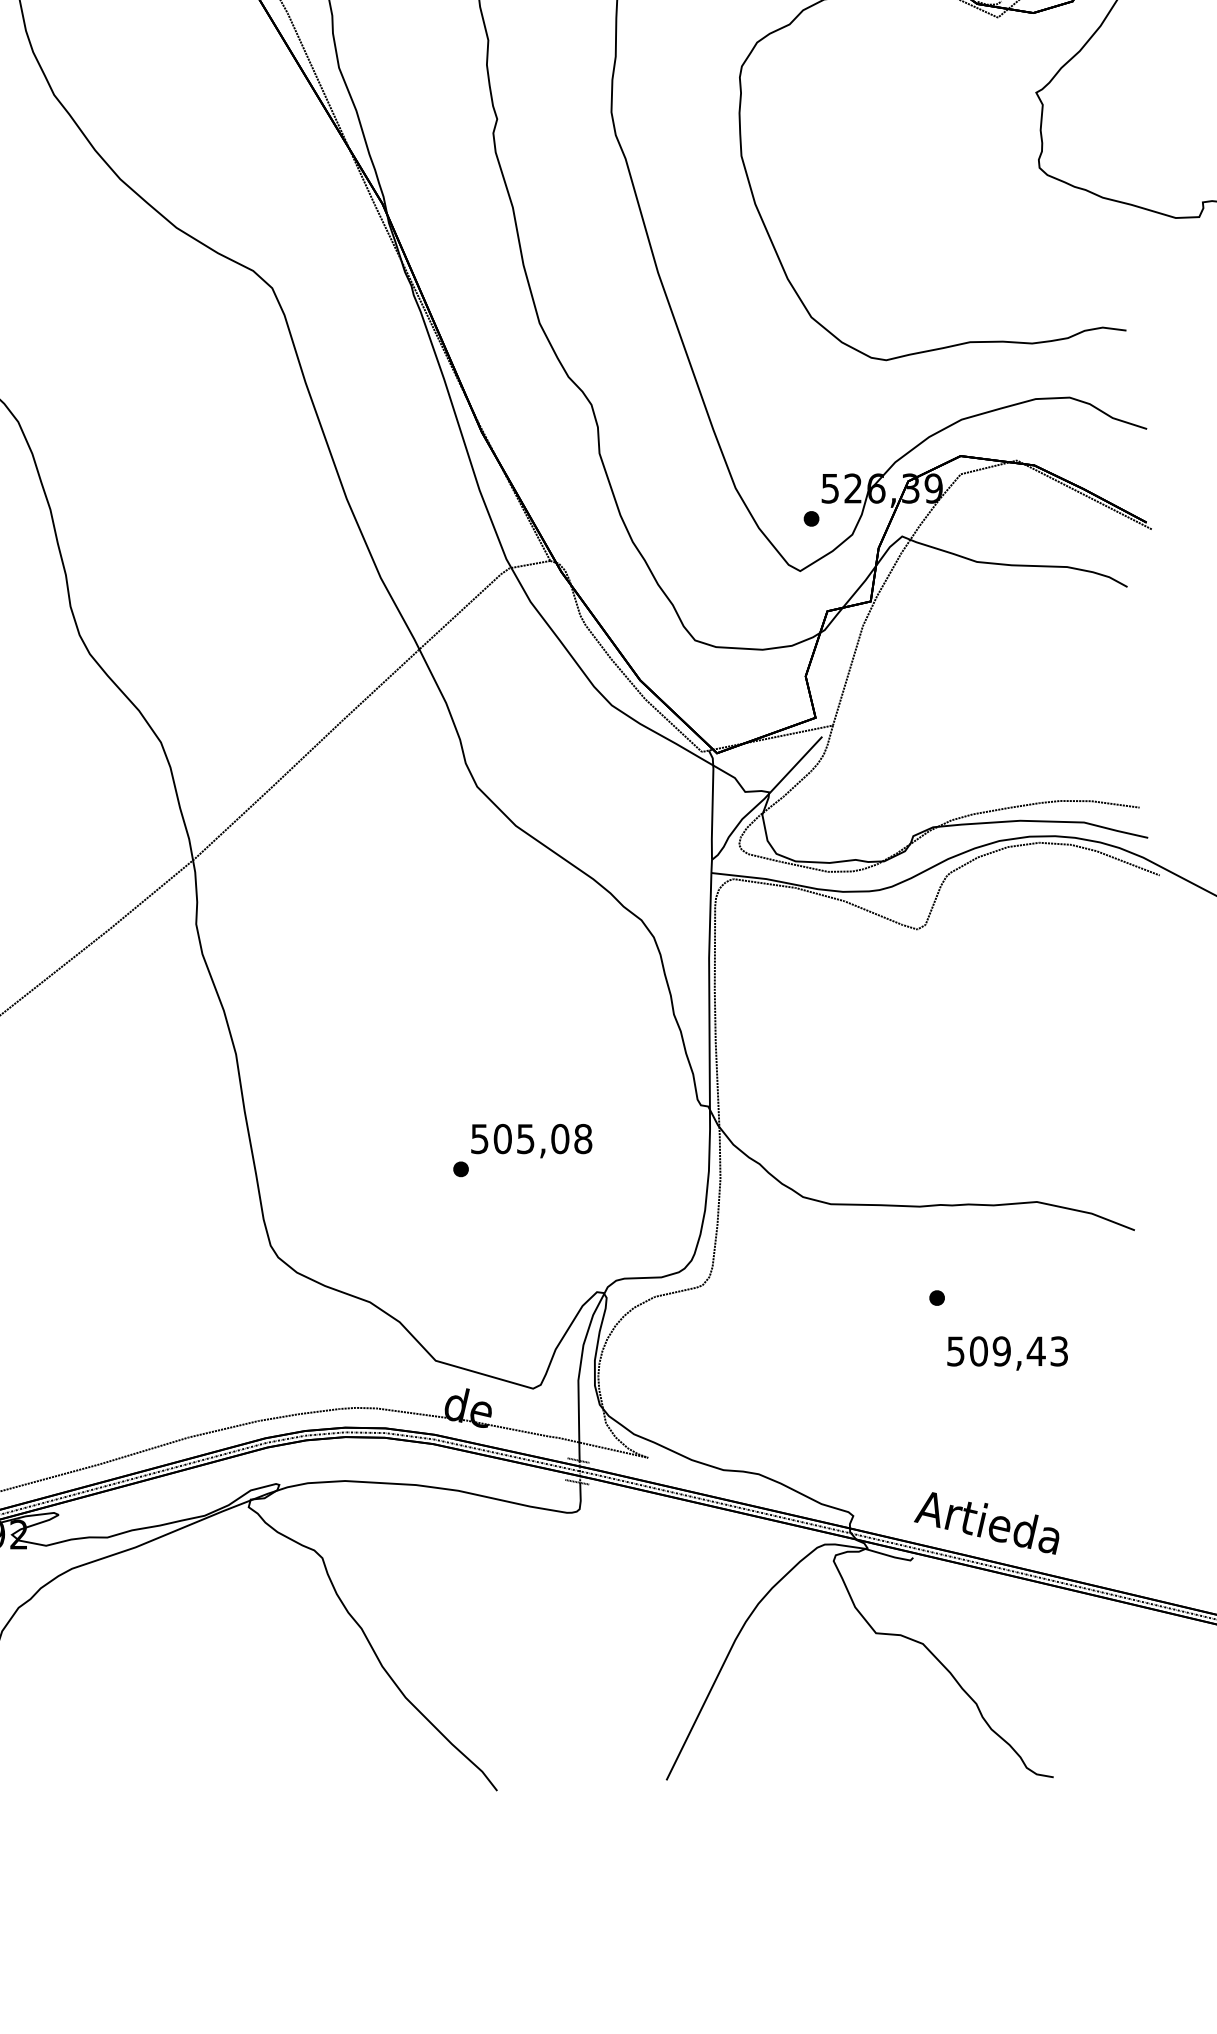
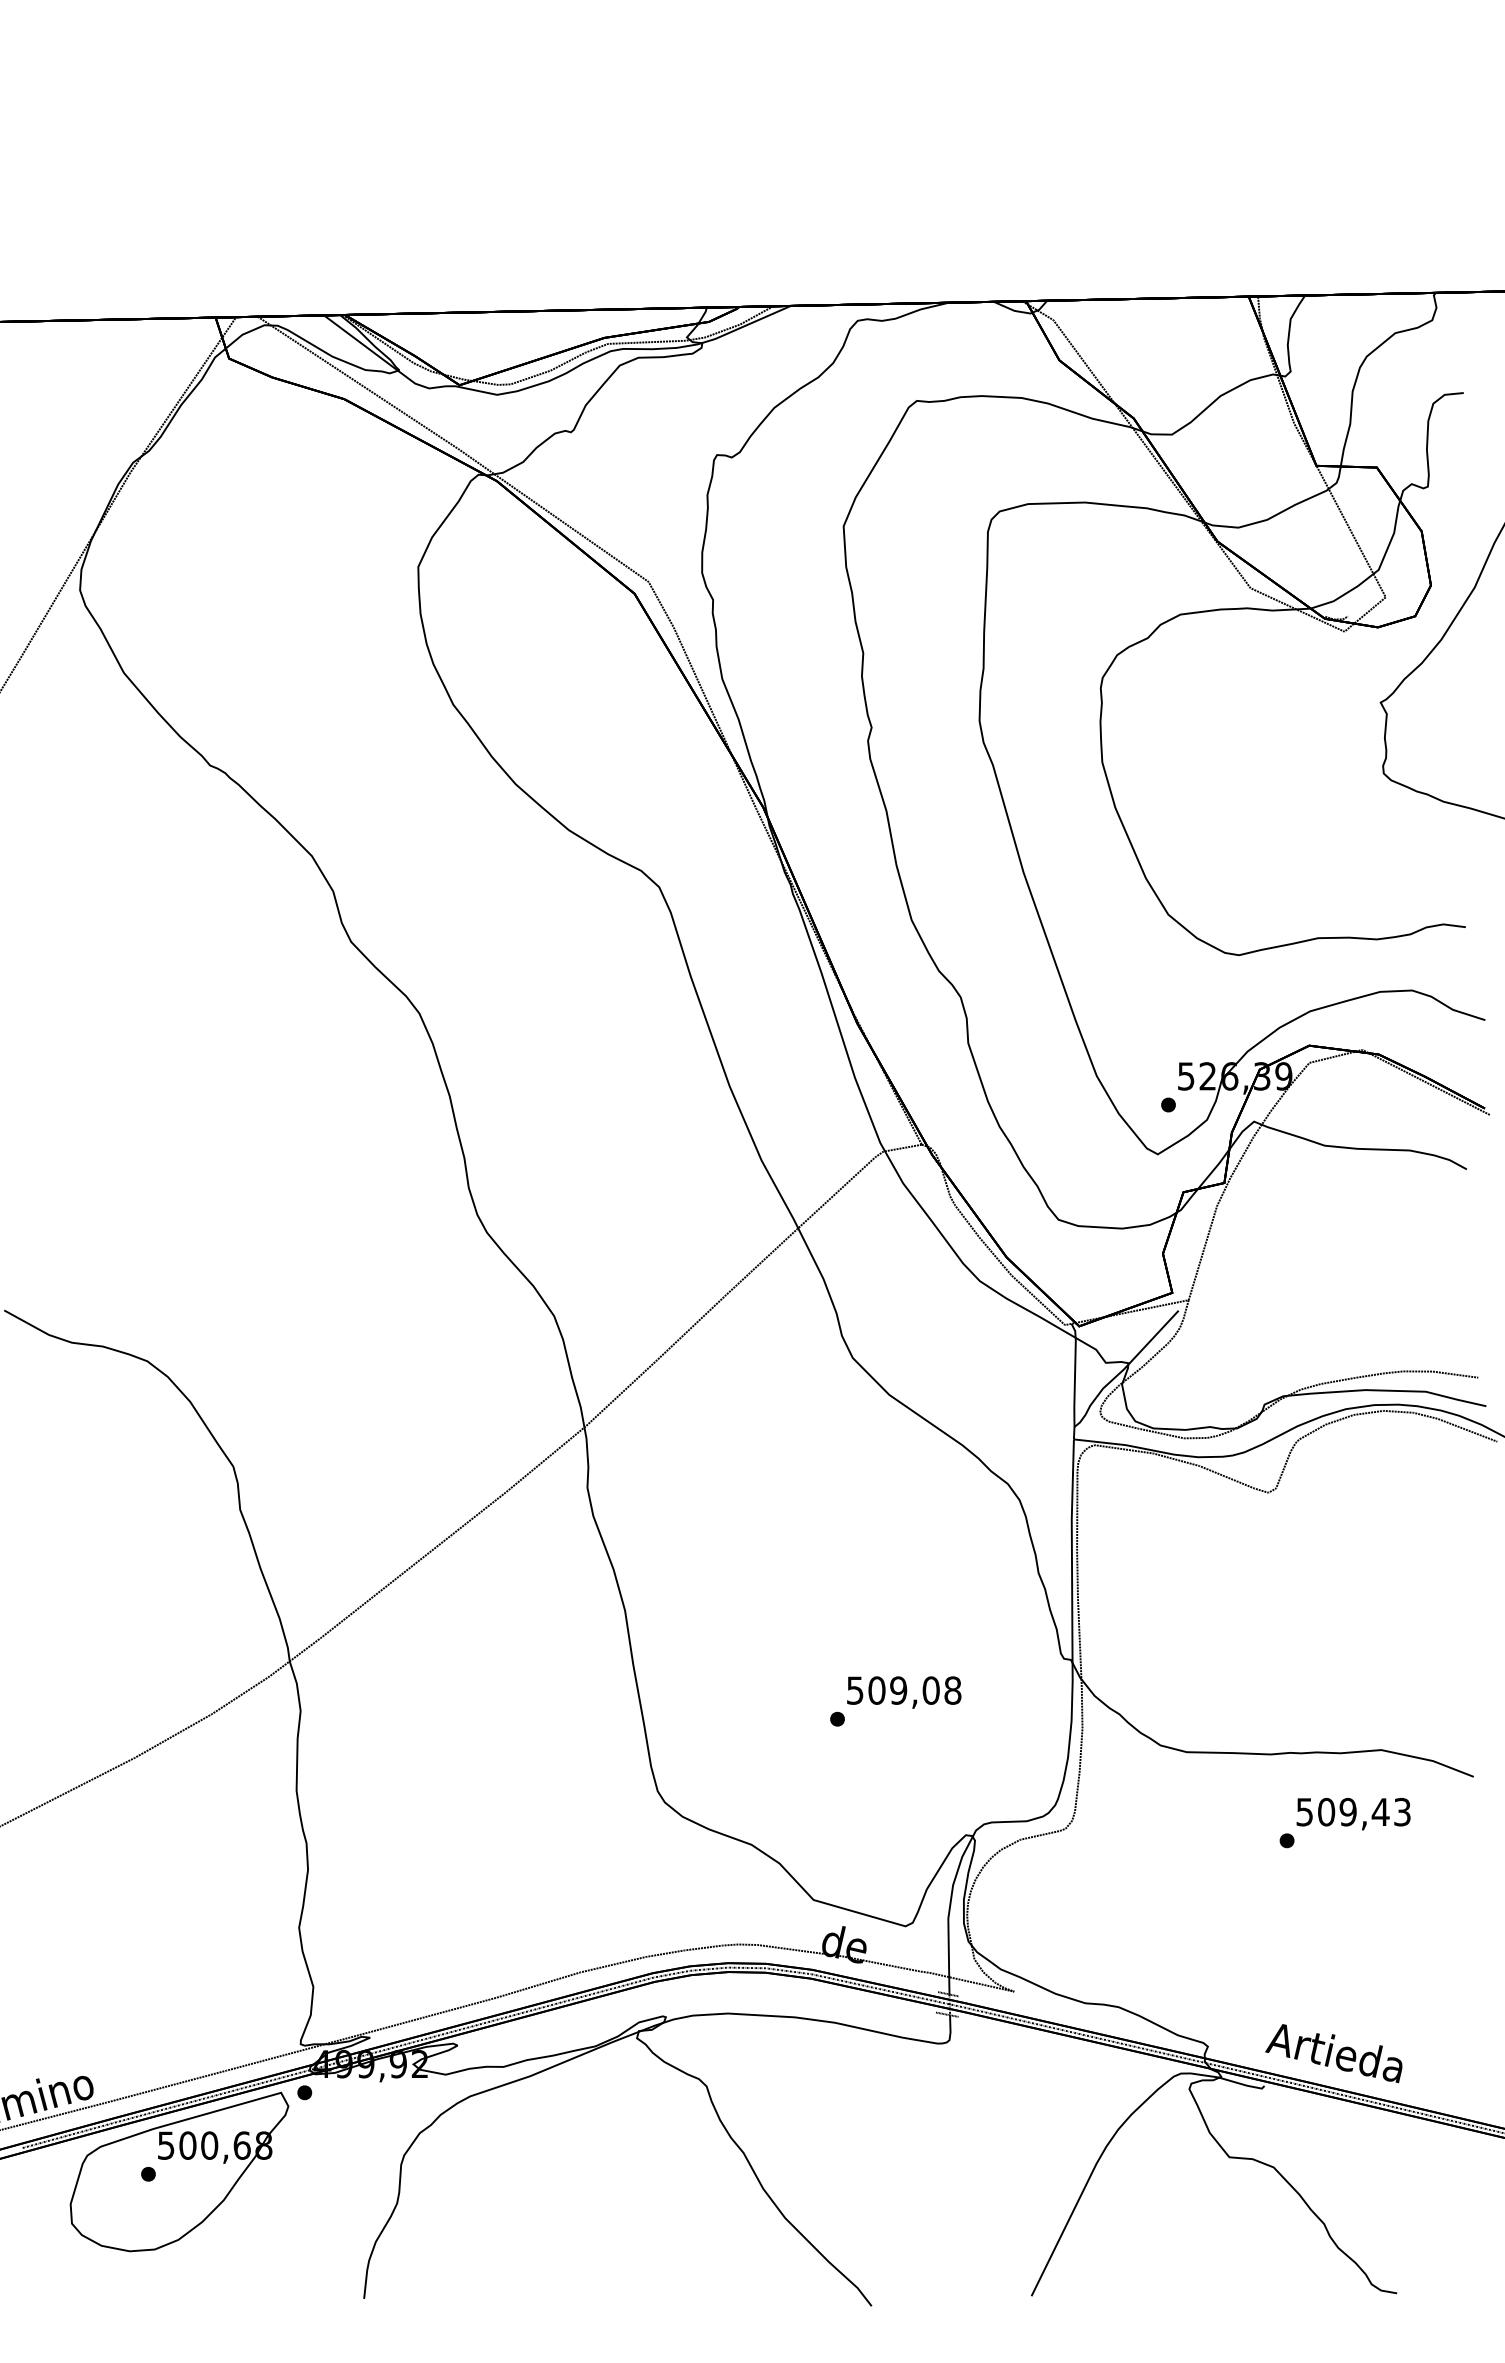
text: (525, 1138) -> (898, 1690), 505,08 -> 509,08
text: (1007, 1353) -> (1353, 1814), moved

